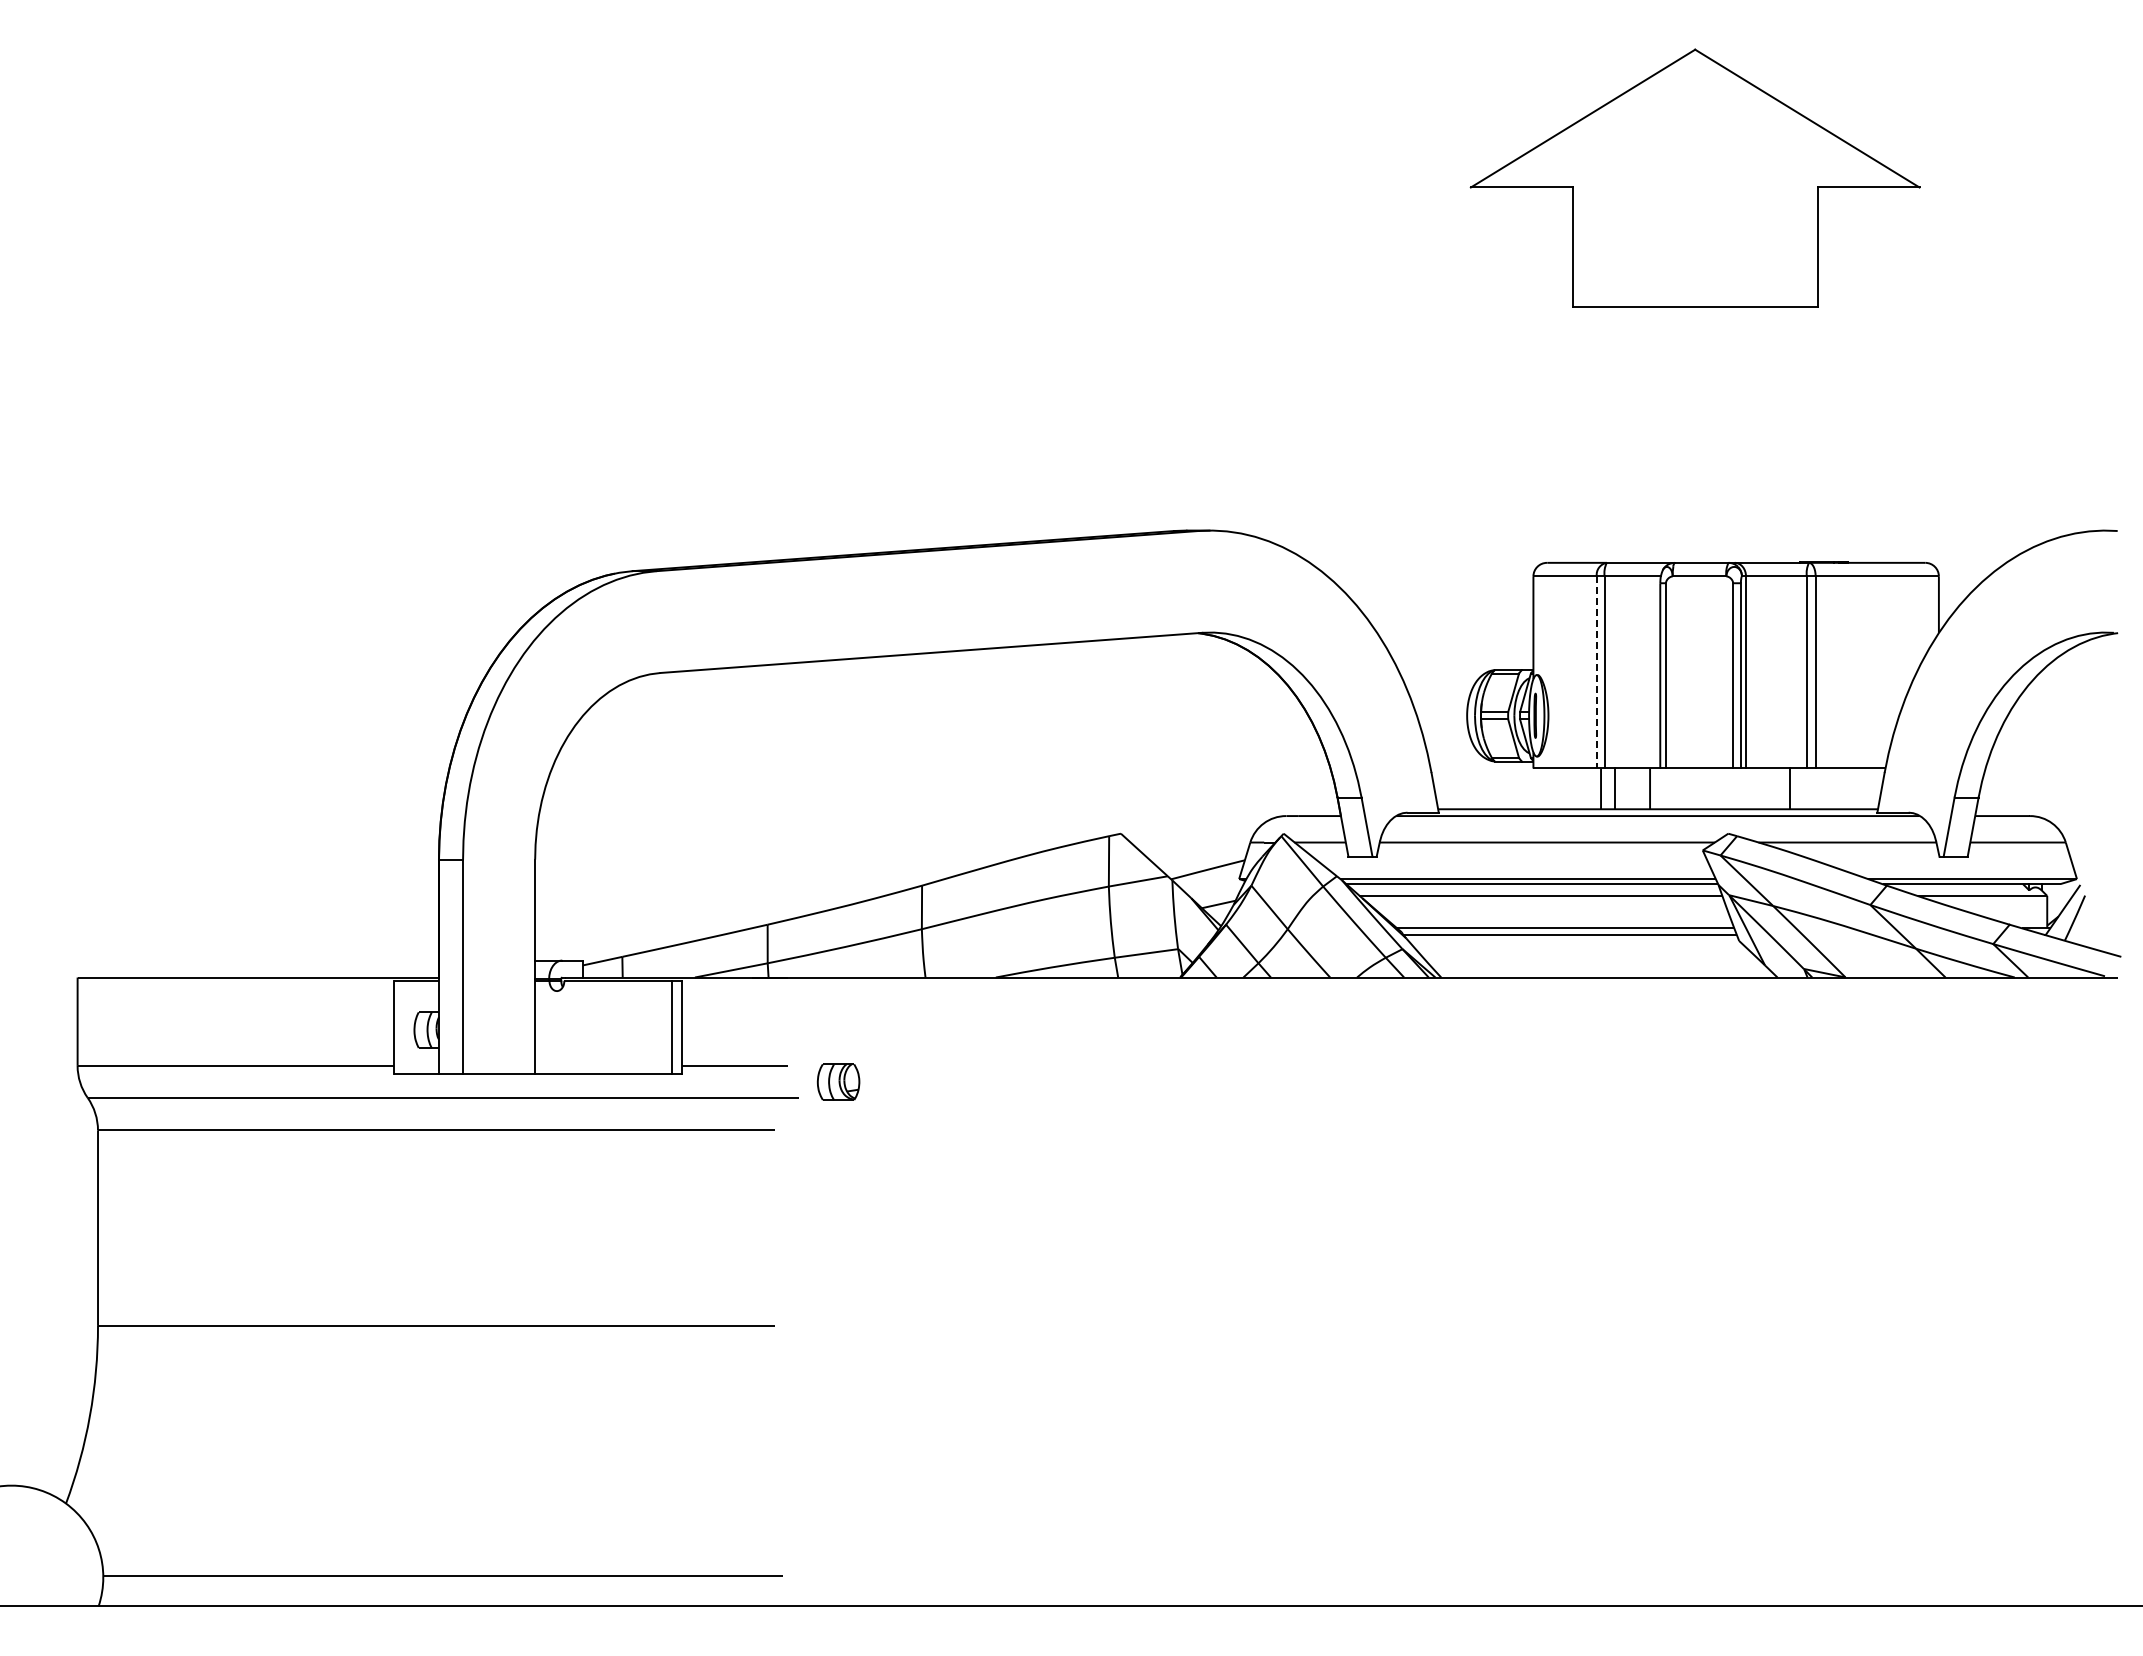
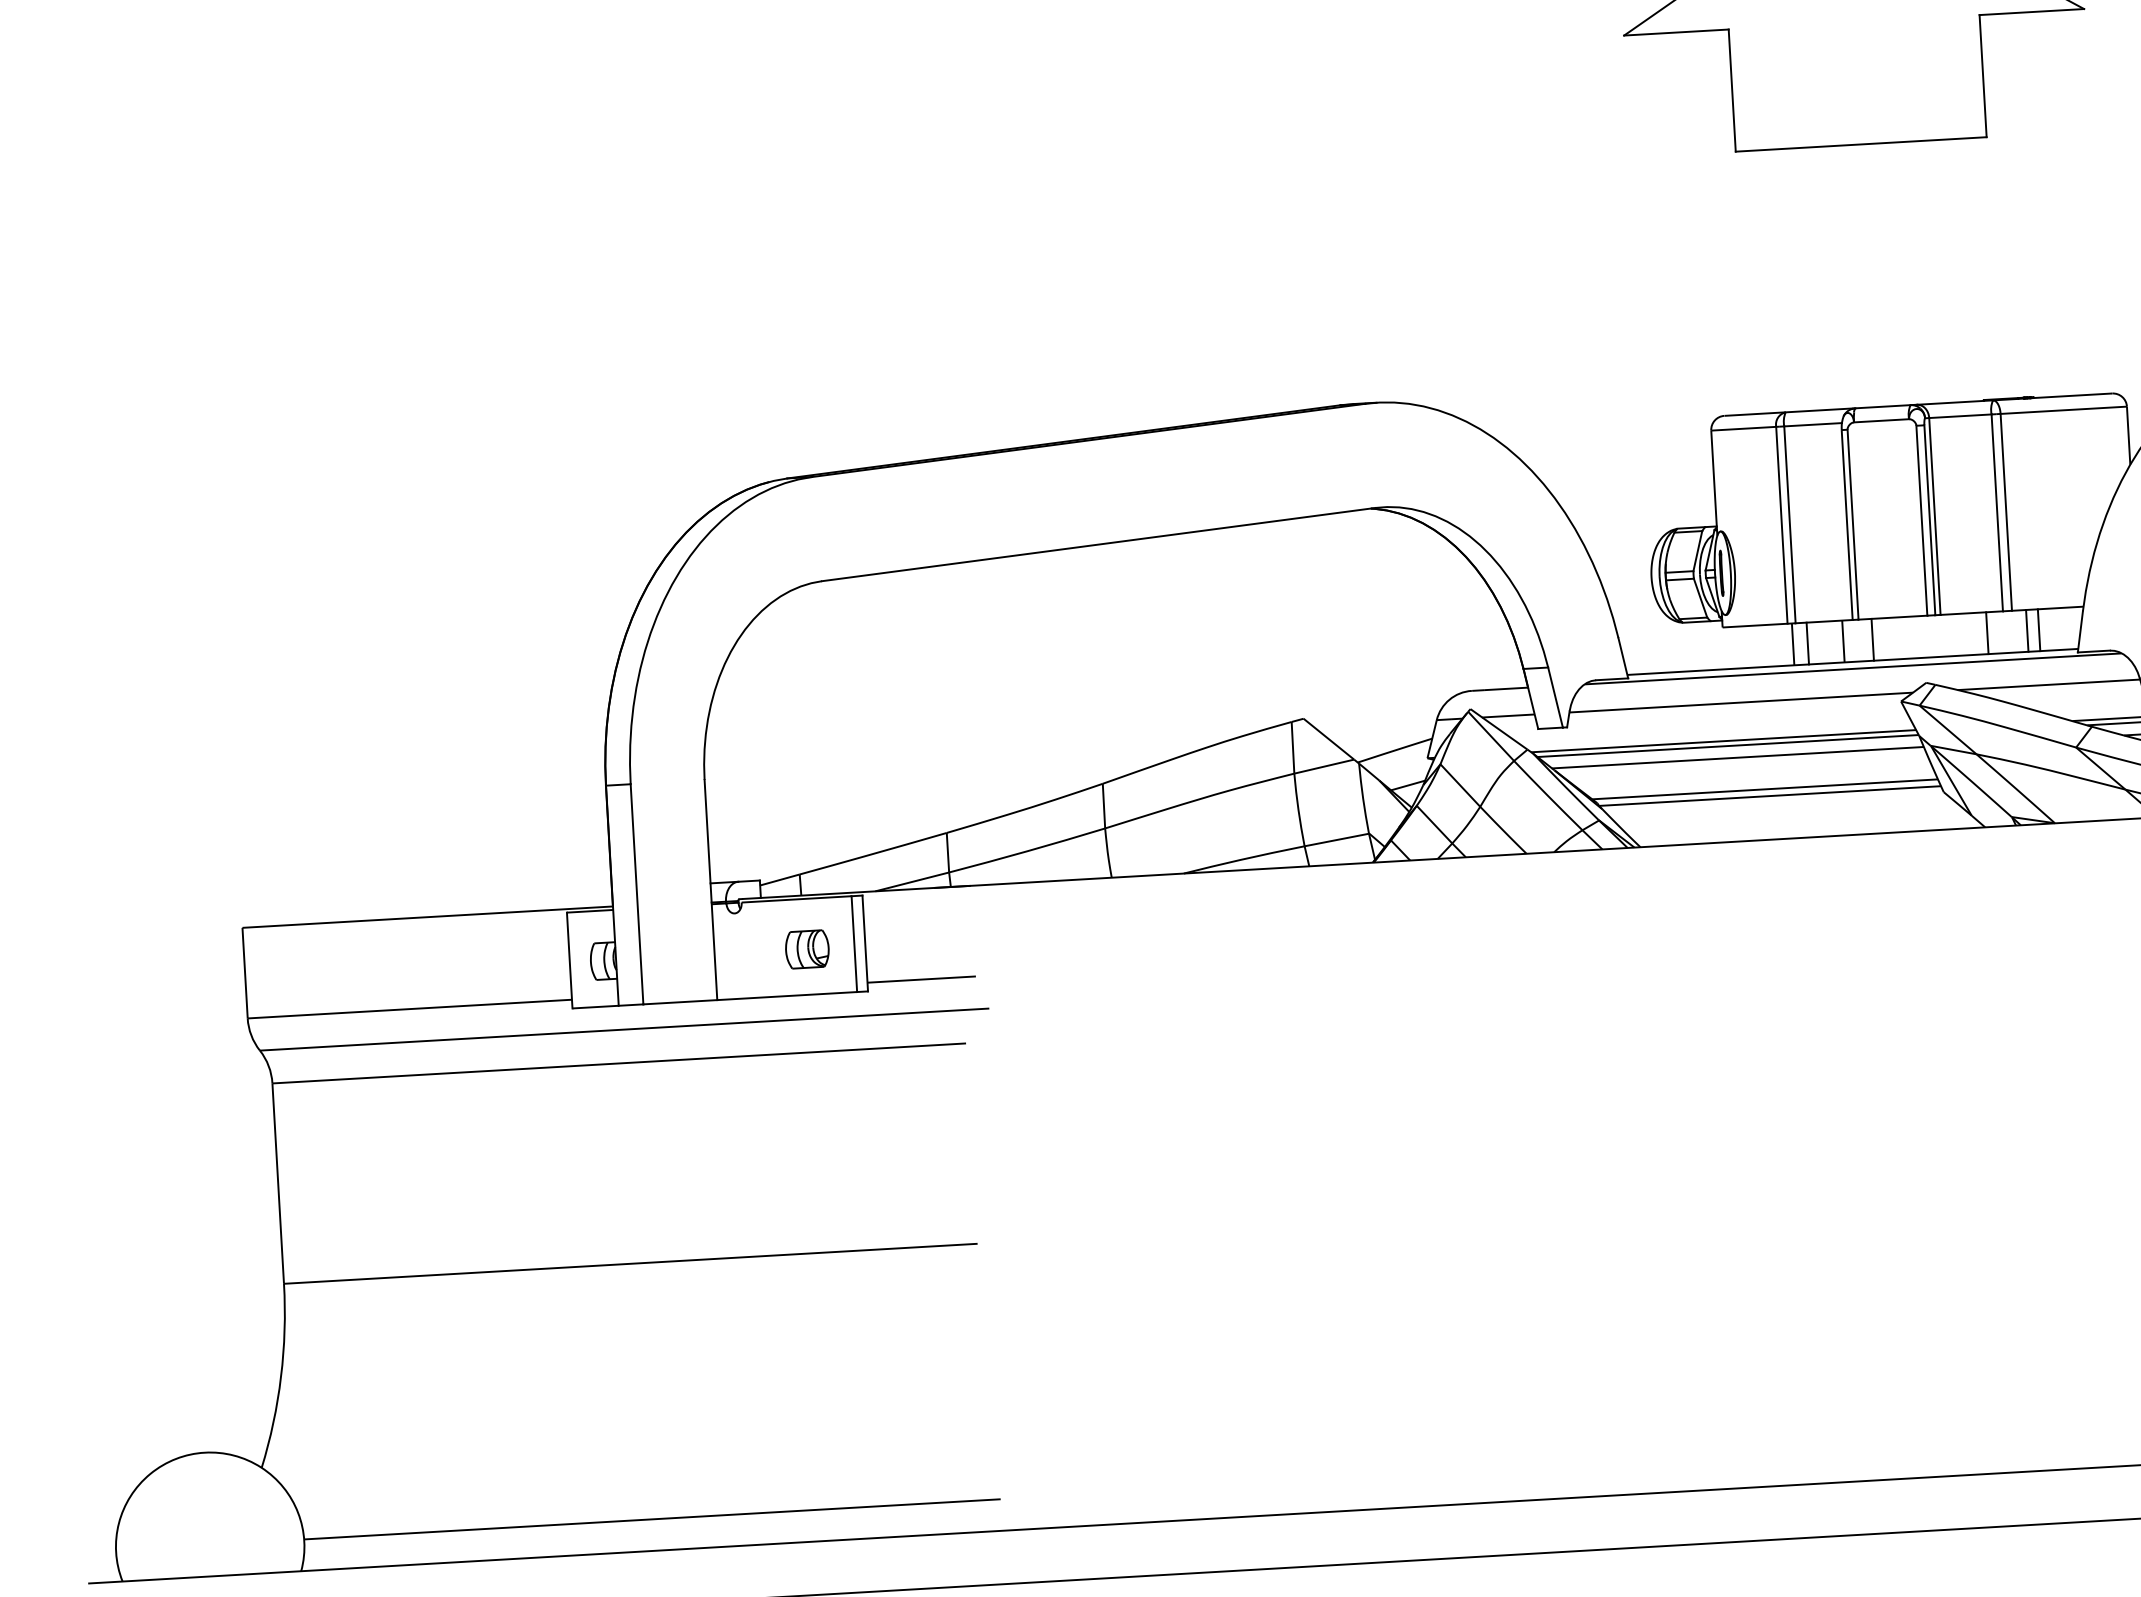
line: (1596, 672) -> (1781, 525), dashed -> solid
line: (1678, 788) -> (1872, 639), added
line: (1829, 788) -> (2027, 630), added
line: (1840, 788) -> (2038, 629), added
part: (838, 1081) -> (807, 948), moved

